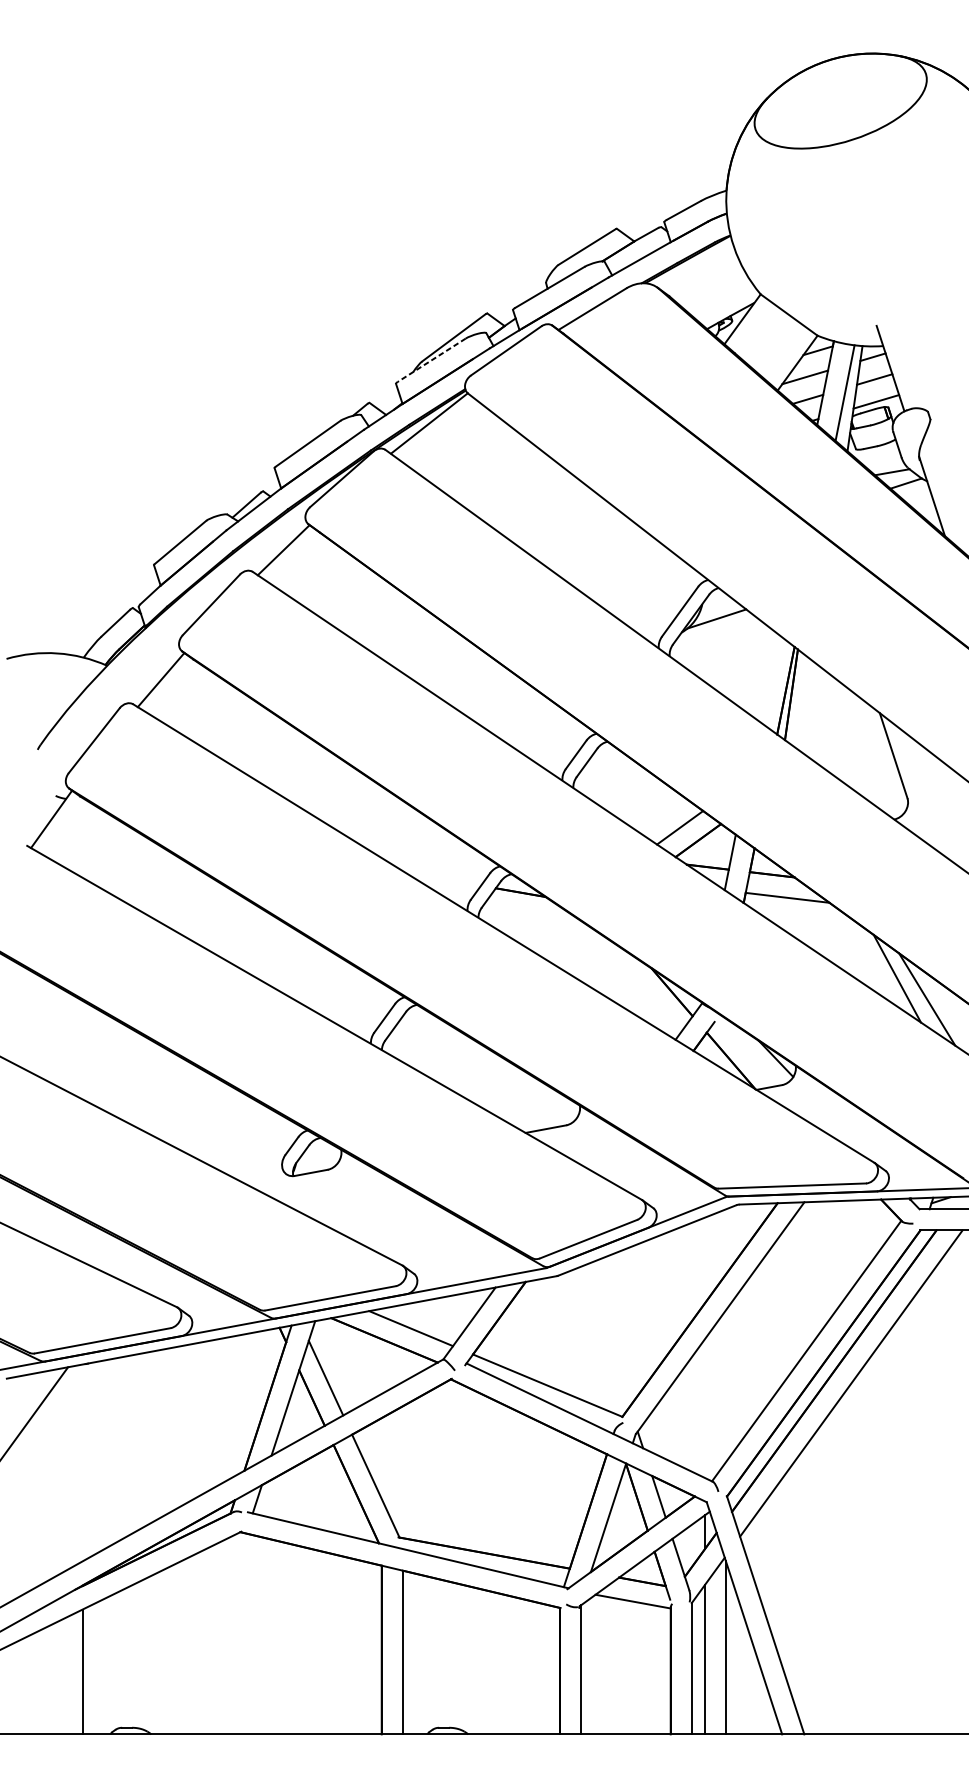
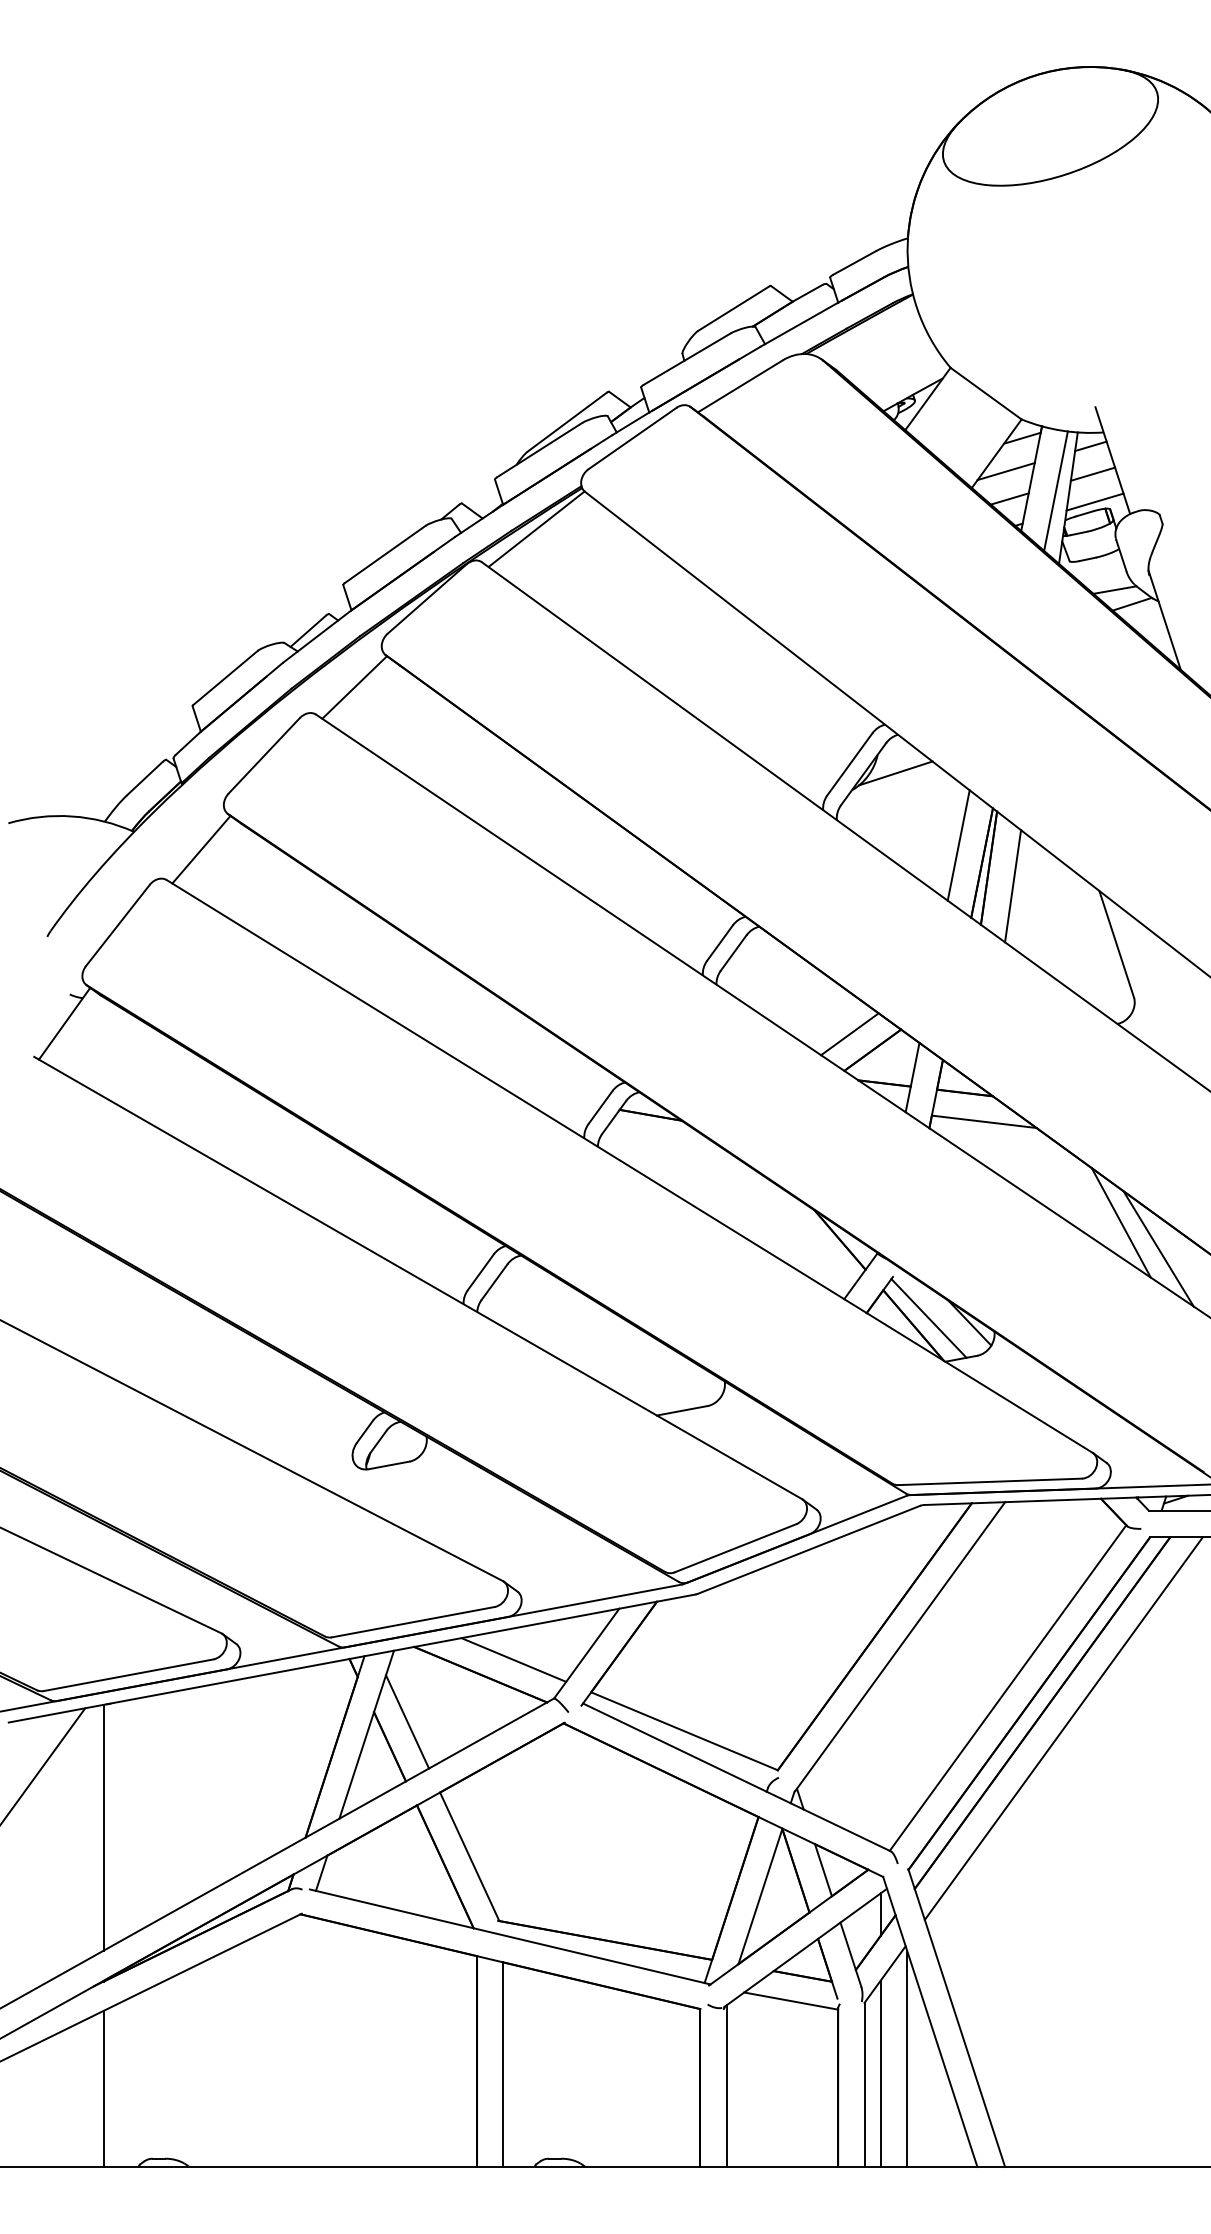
line: (431, 360) -> (539, 450), dashed -> solid
line: (767, 676) -> (958, 845), added
line: (811, 709) -> (1013, 886), added
line: (743, 1055) -> (928, 1318), added
line: (82, 1462) -> (103, 1827), added

